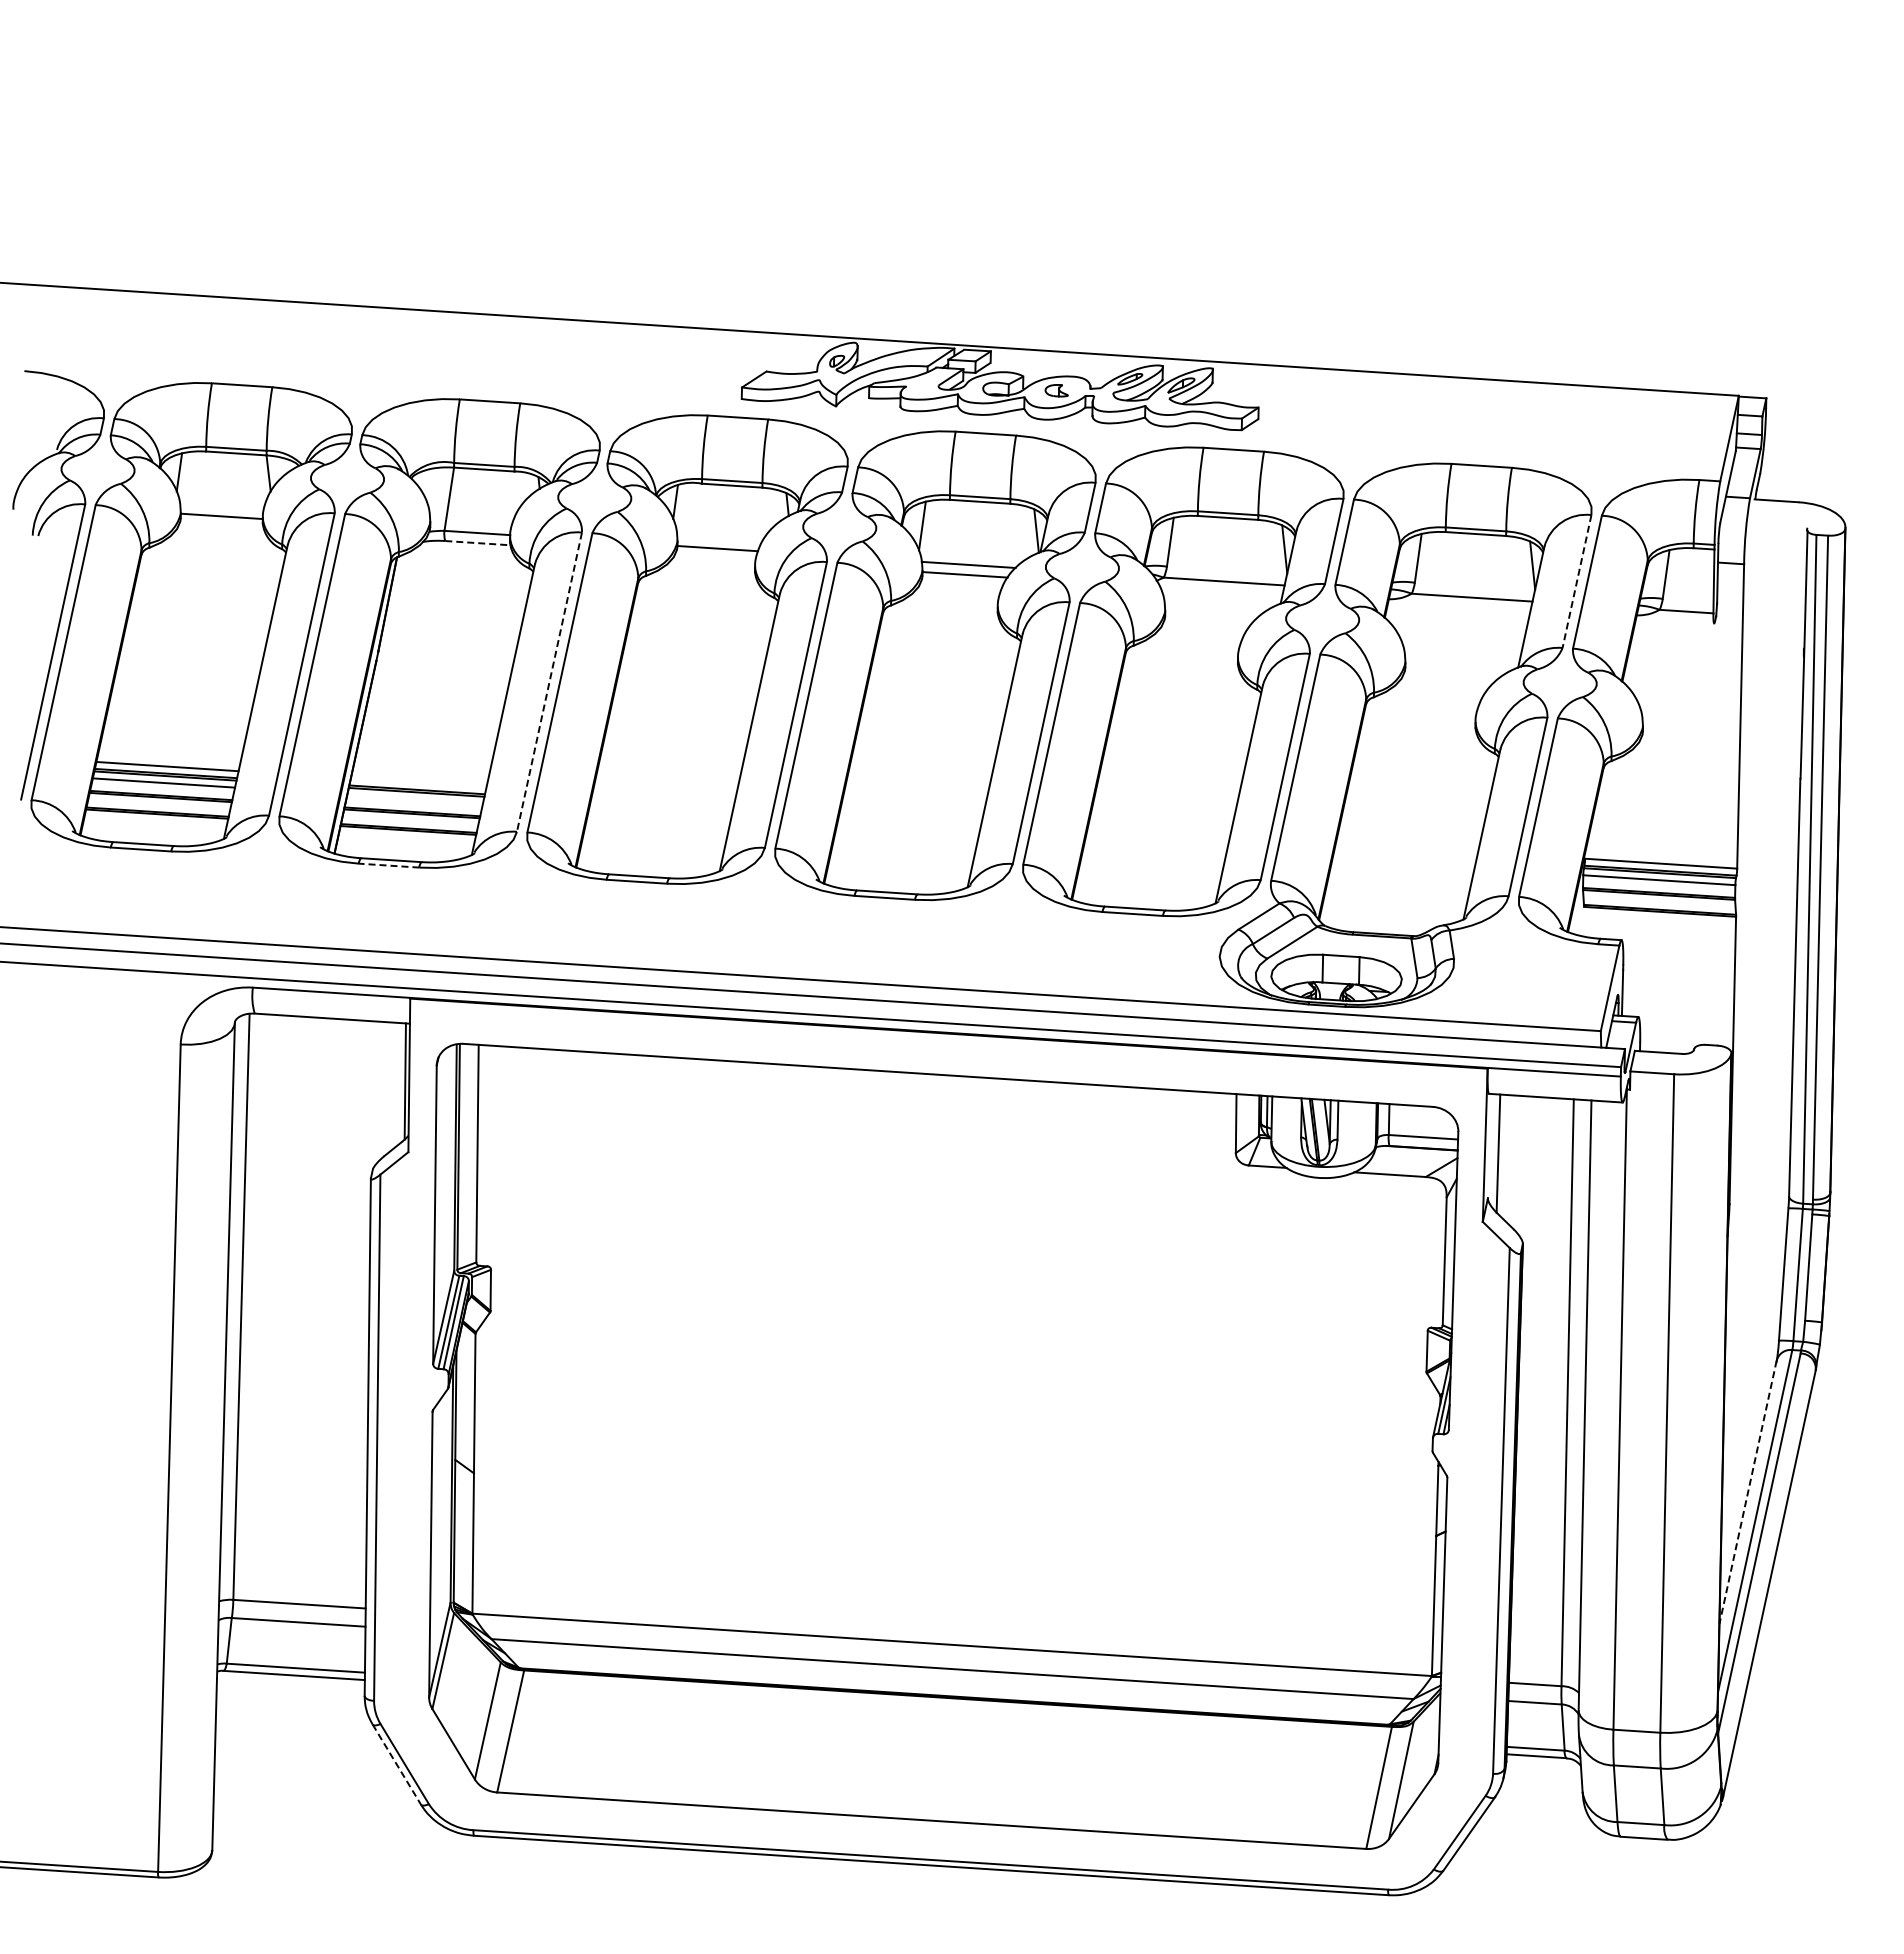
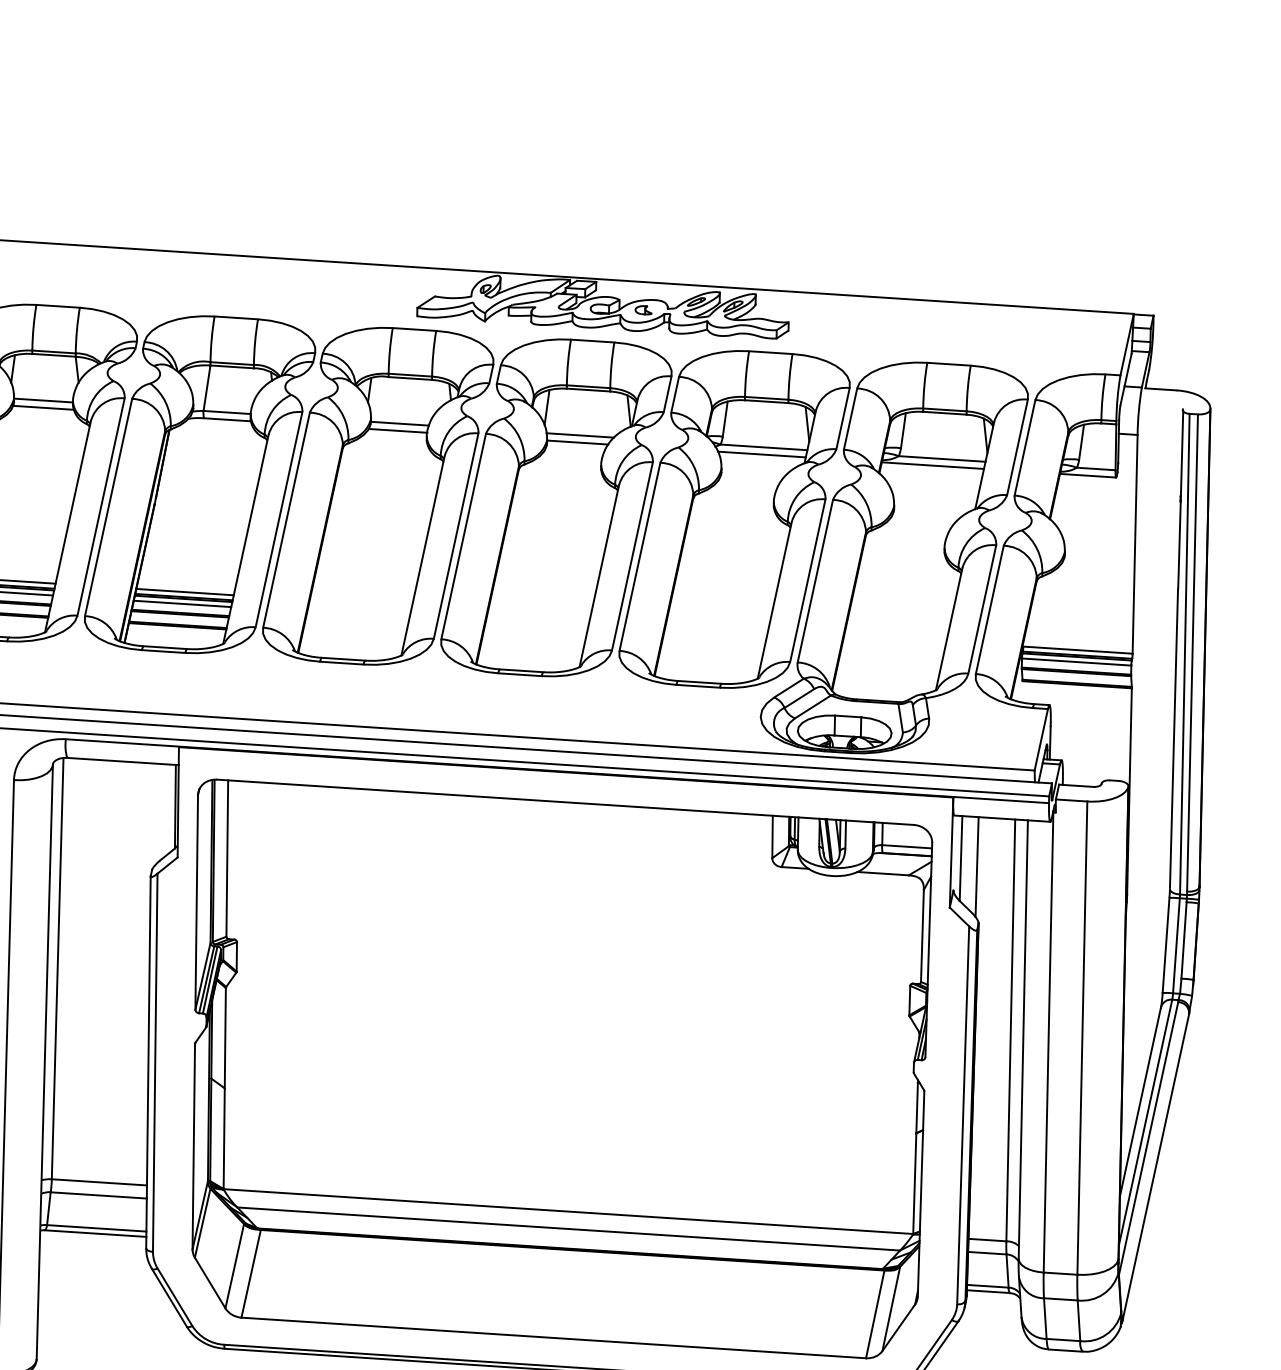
line: (221, 526) -> (43, 407), added
line: (477, 543) -> (227, 420), dashed -> solid
line: (714, 558) -> (397, 430), added
line: (1577, 581) -> (1017, 447), dashed -> solid
line: (1221, 591) -> (762, 454), added
line: (1459, 606) -> (933, 465), added
line: (1675, 620) -> (1088, 475), added
line: (549, 682) -> (279, 519), dashed -> solid
line: (418, 782) -> (184, 591), added
line: (414, 798) -> (182, 603), added
line: (388, 865) -> (163, 651), dashed -> solid
line: (1520, 1165) -> (976, 867), added
line: (1748, 1492) -> (1140, 1102), dashed -> solid
line: (396, 1764) -> (169, 1297), dashed -> solid

